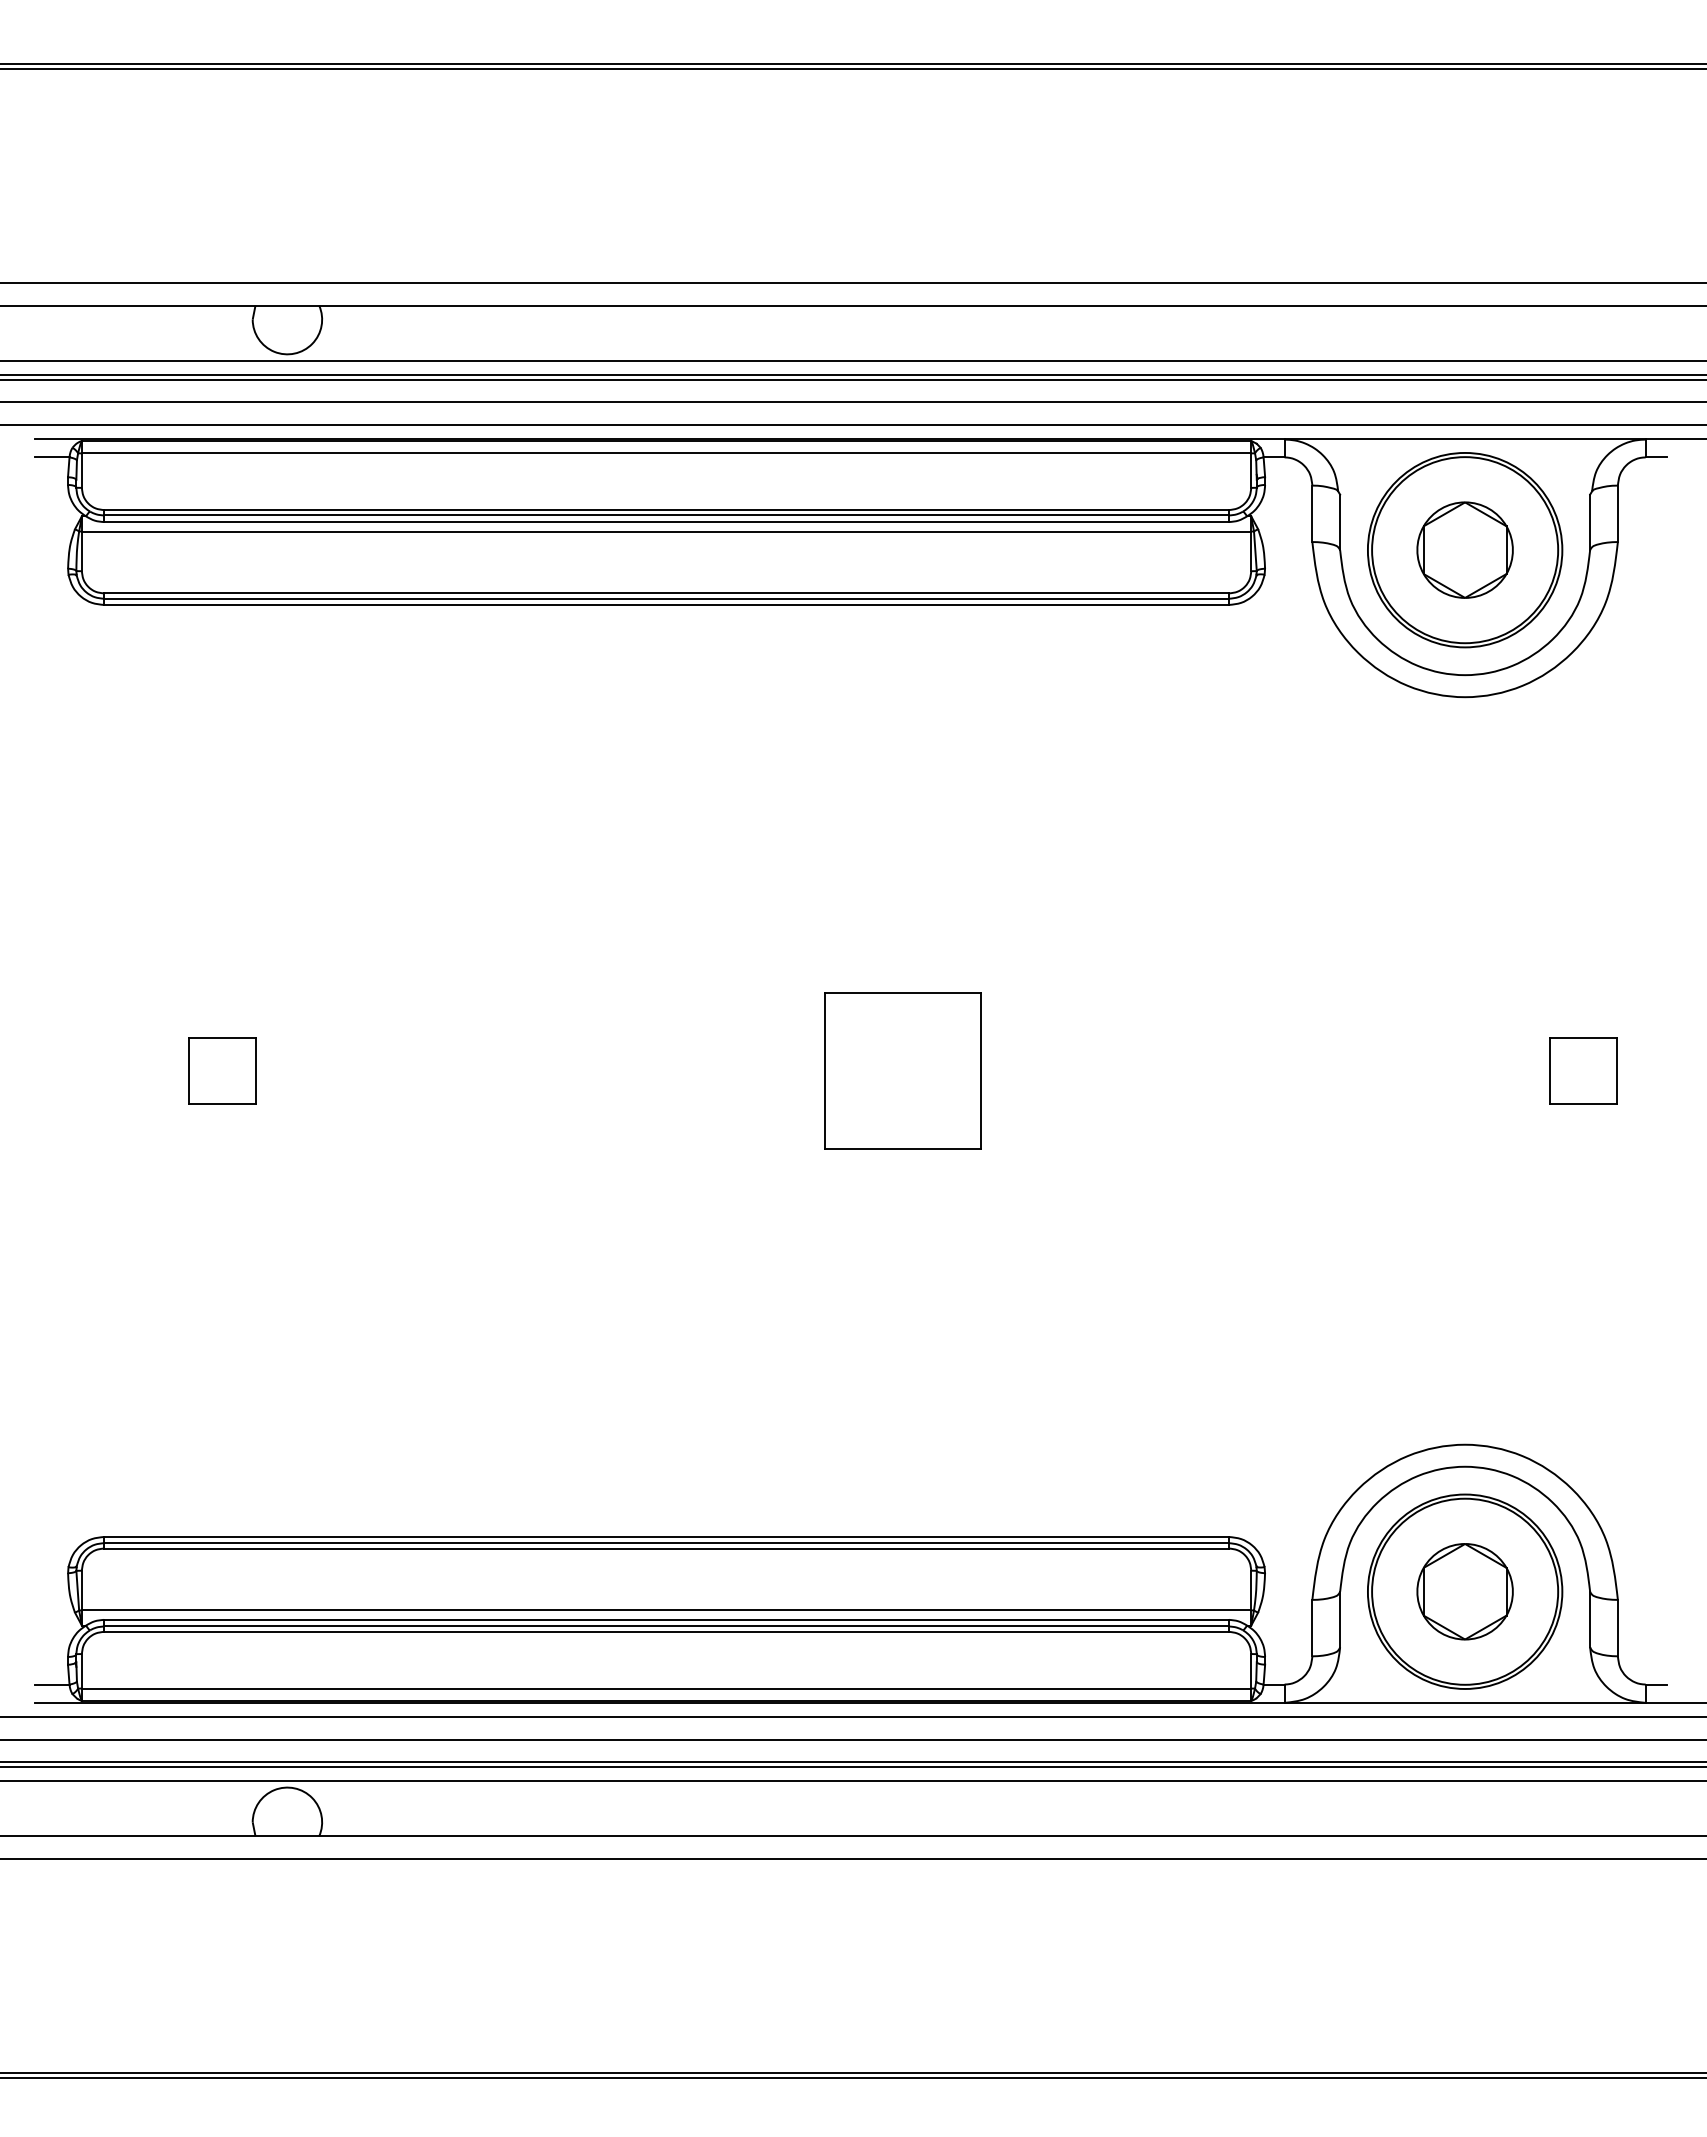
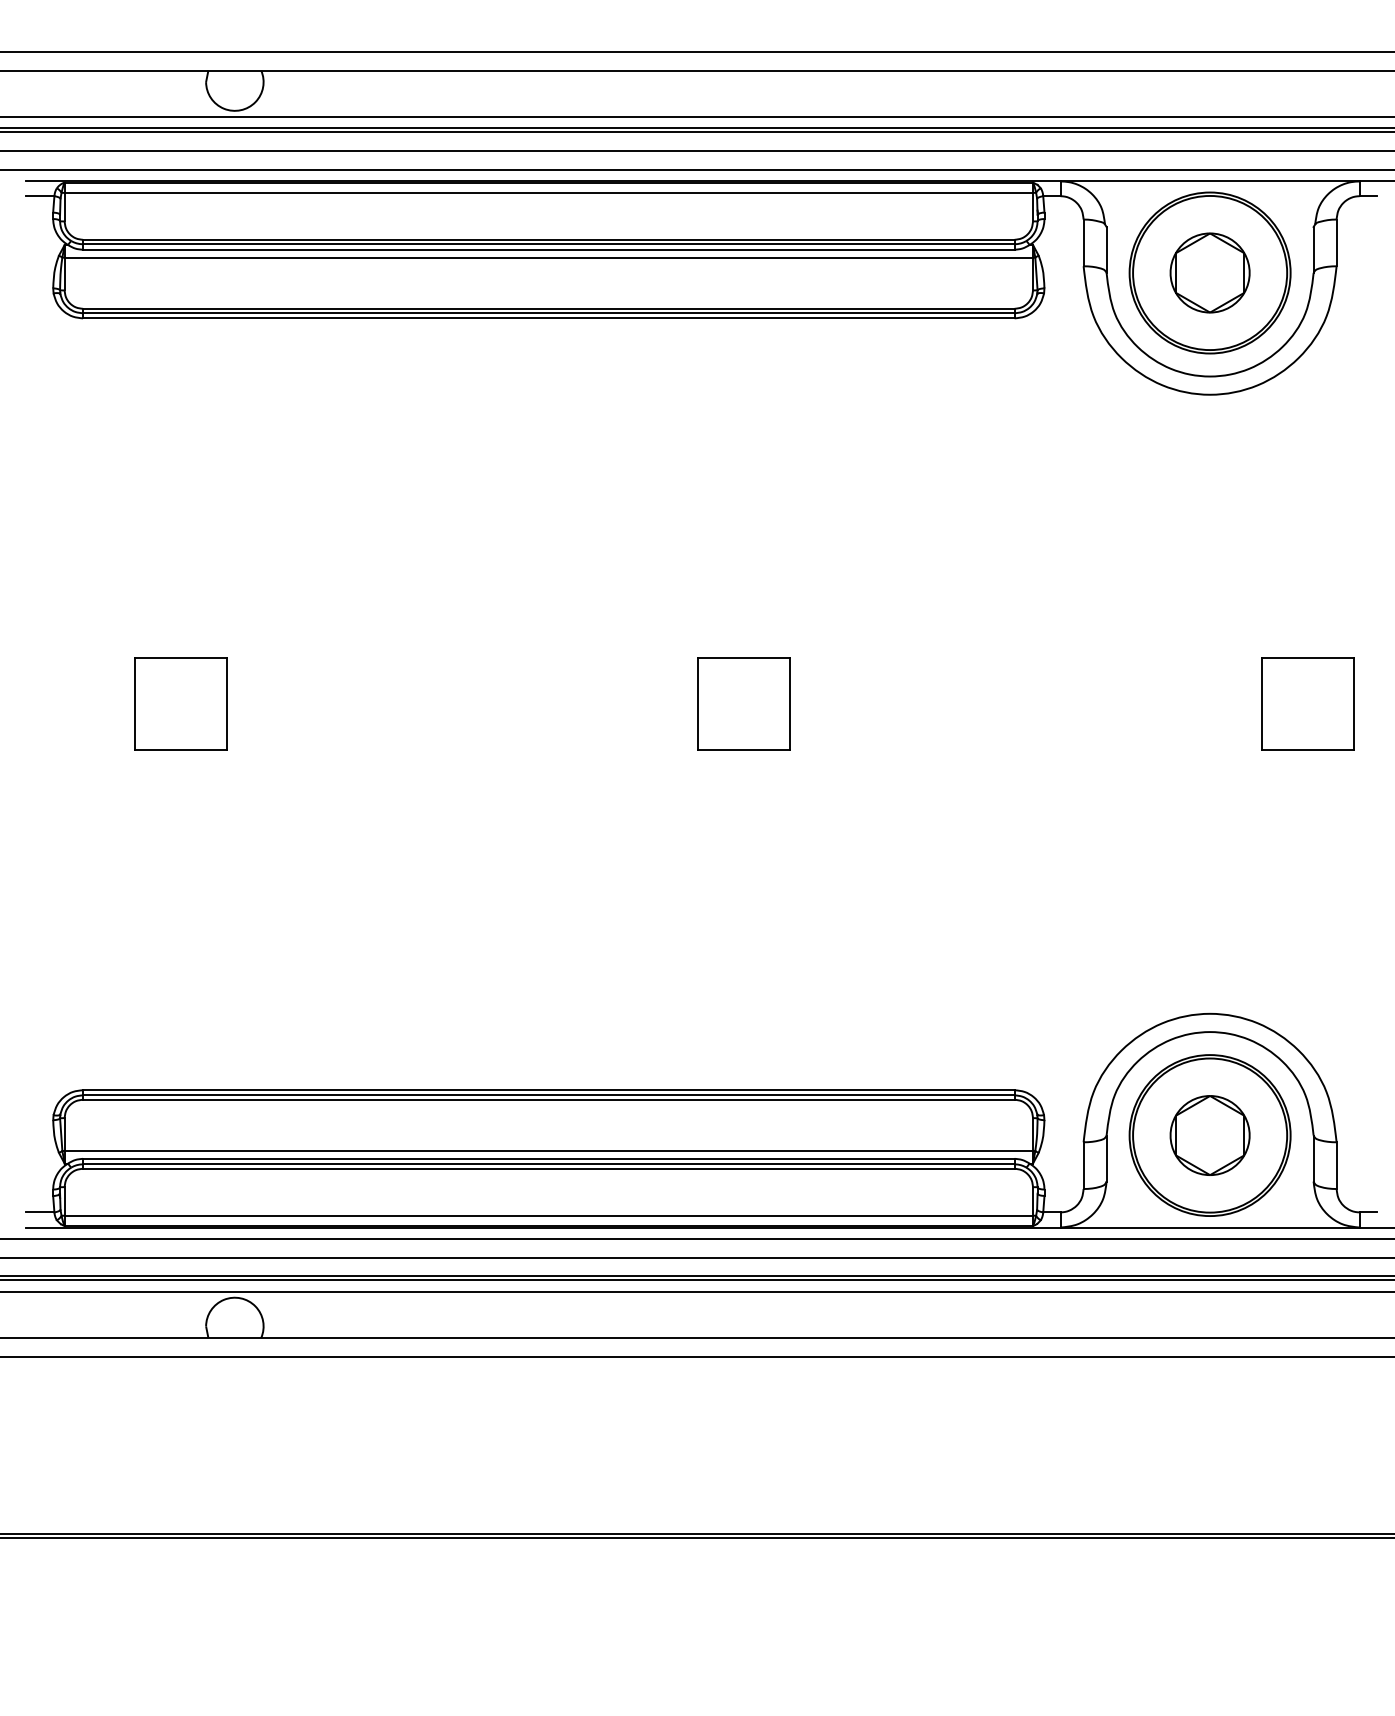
part: (222, 1070) -> (181, 703), size x1.67
part: (902, 1070) -> (744, 703), size x0.71
part: (1583, 1070) -> (1308, 703), size x1.67

